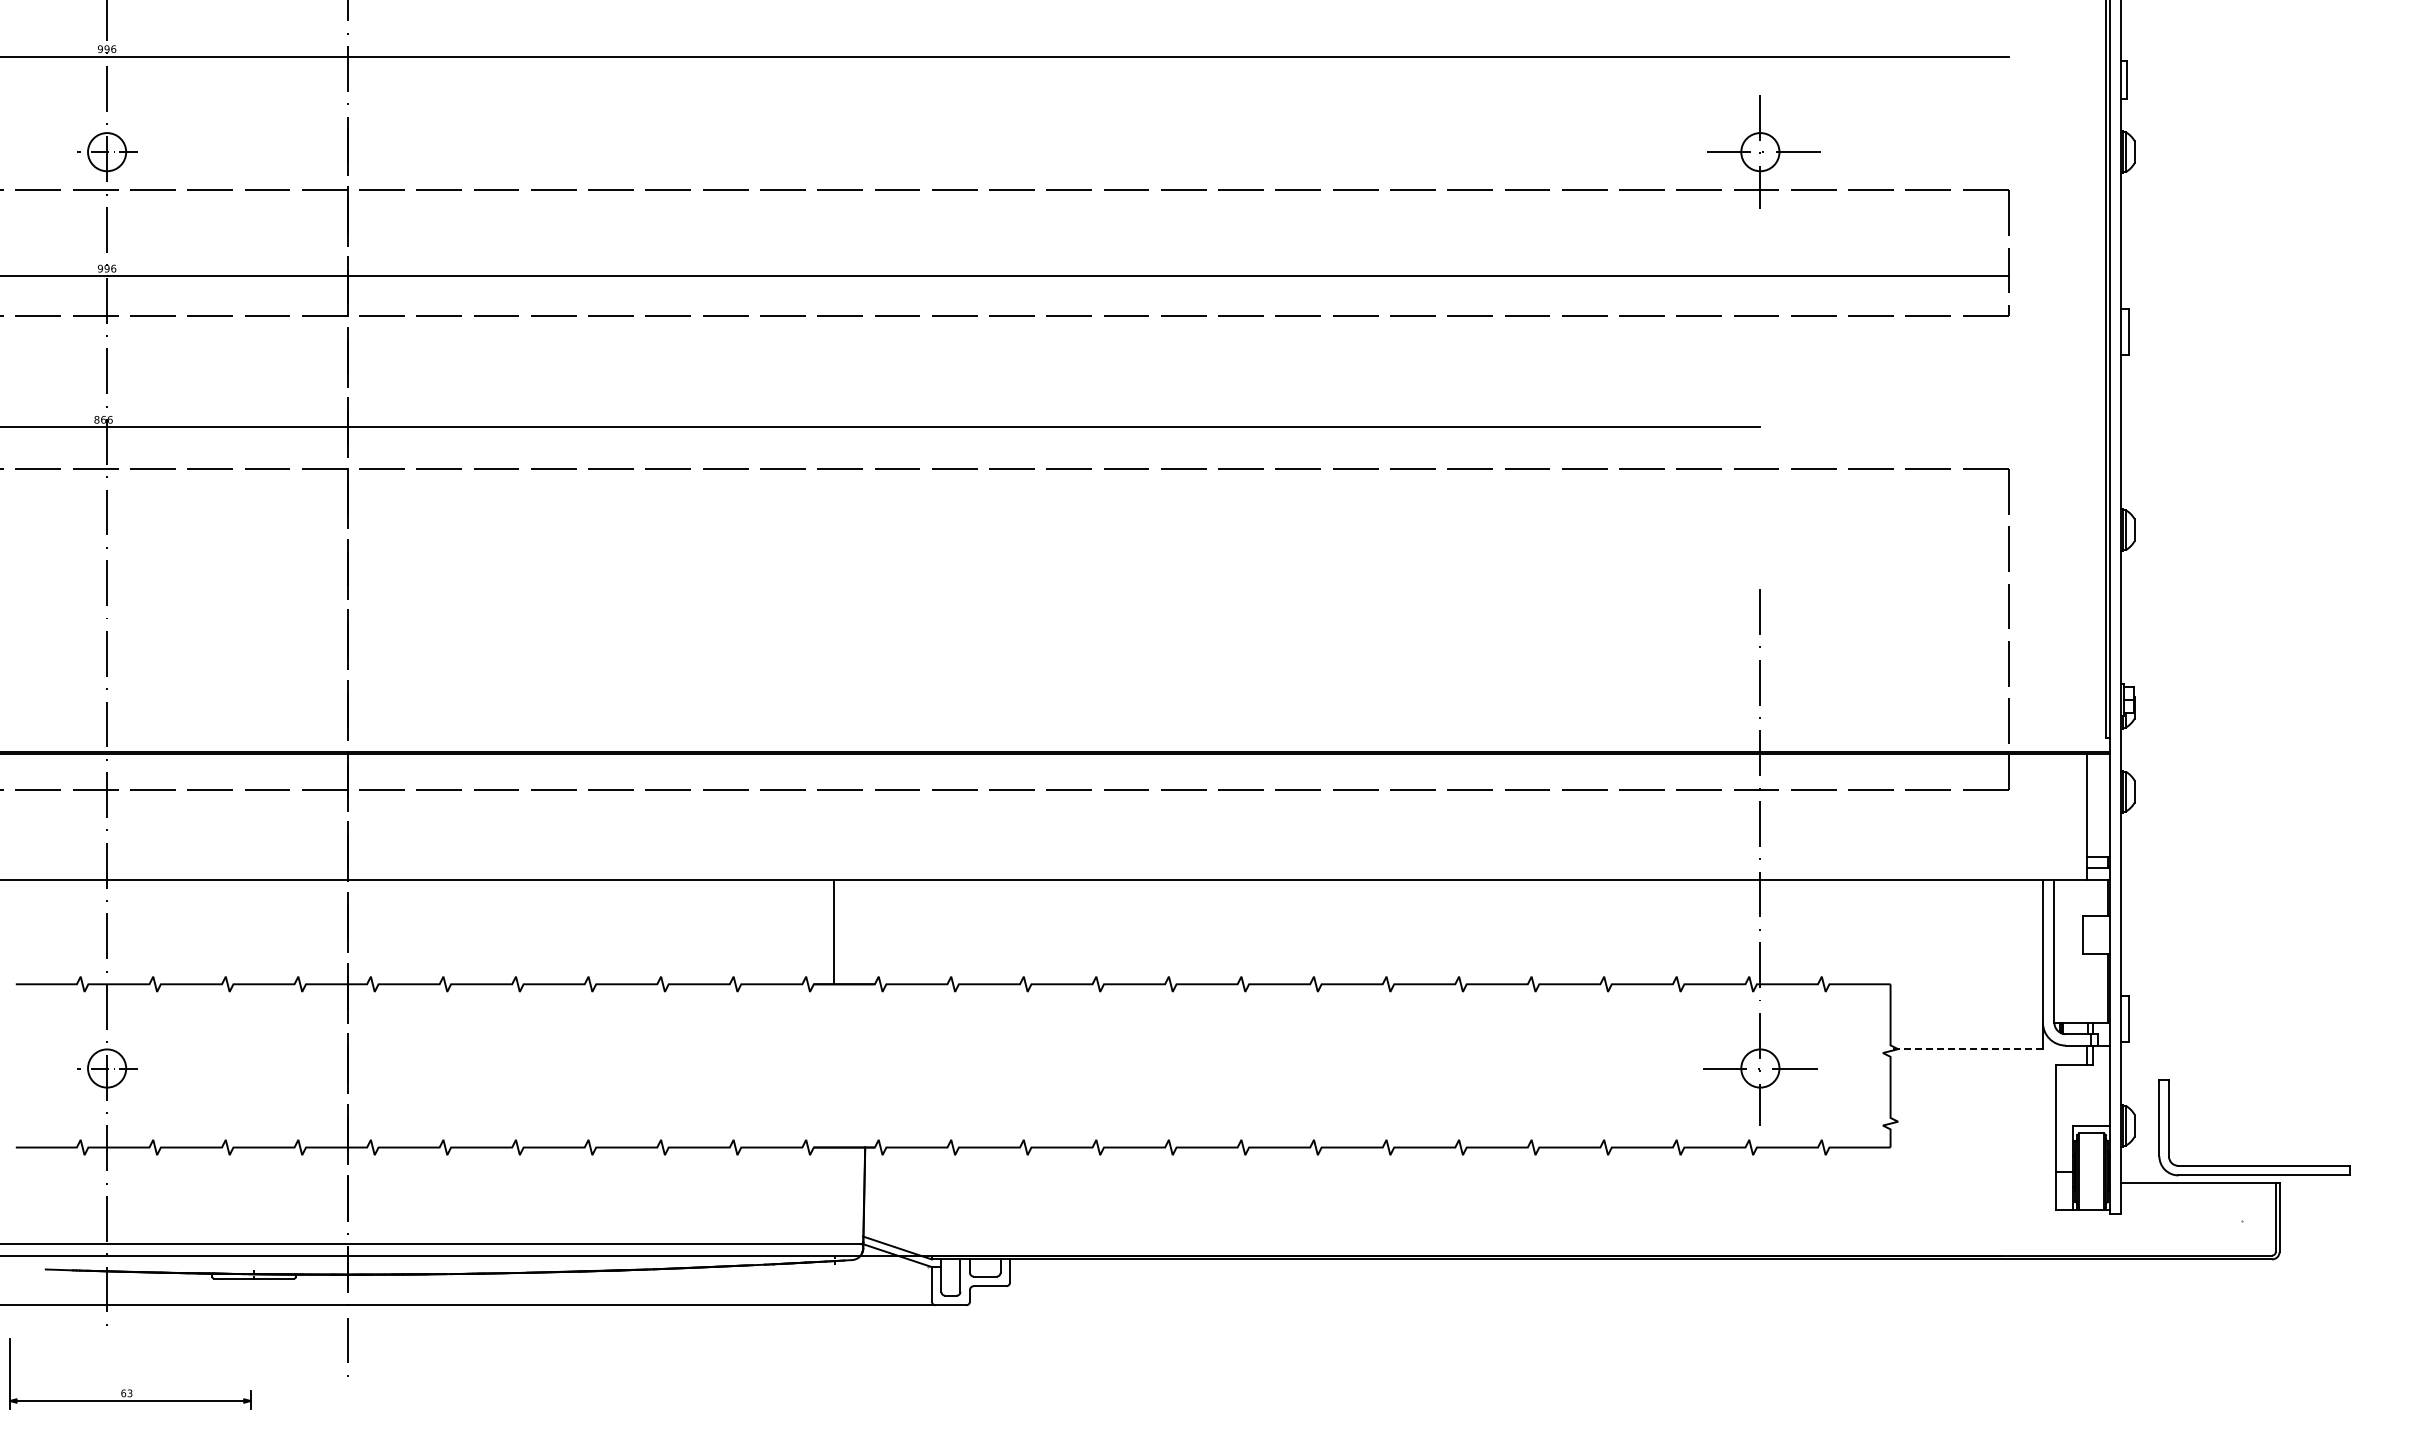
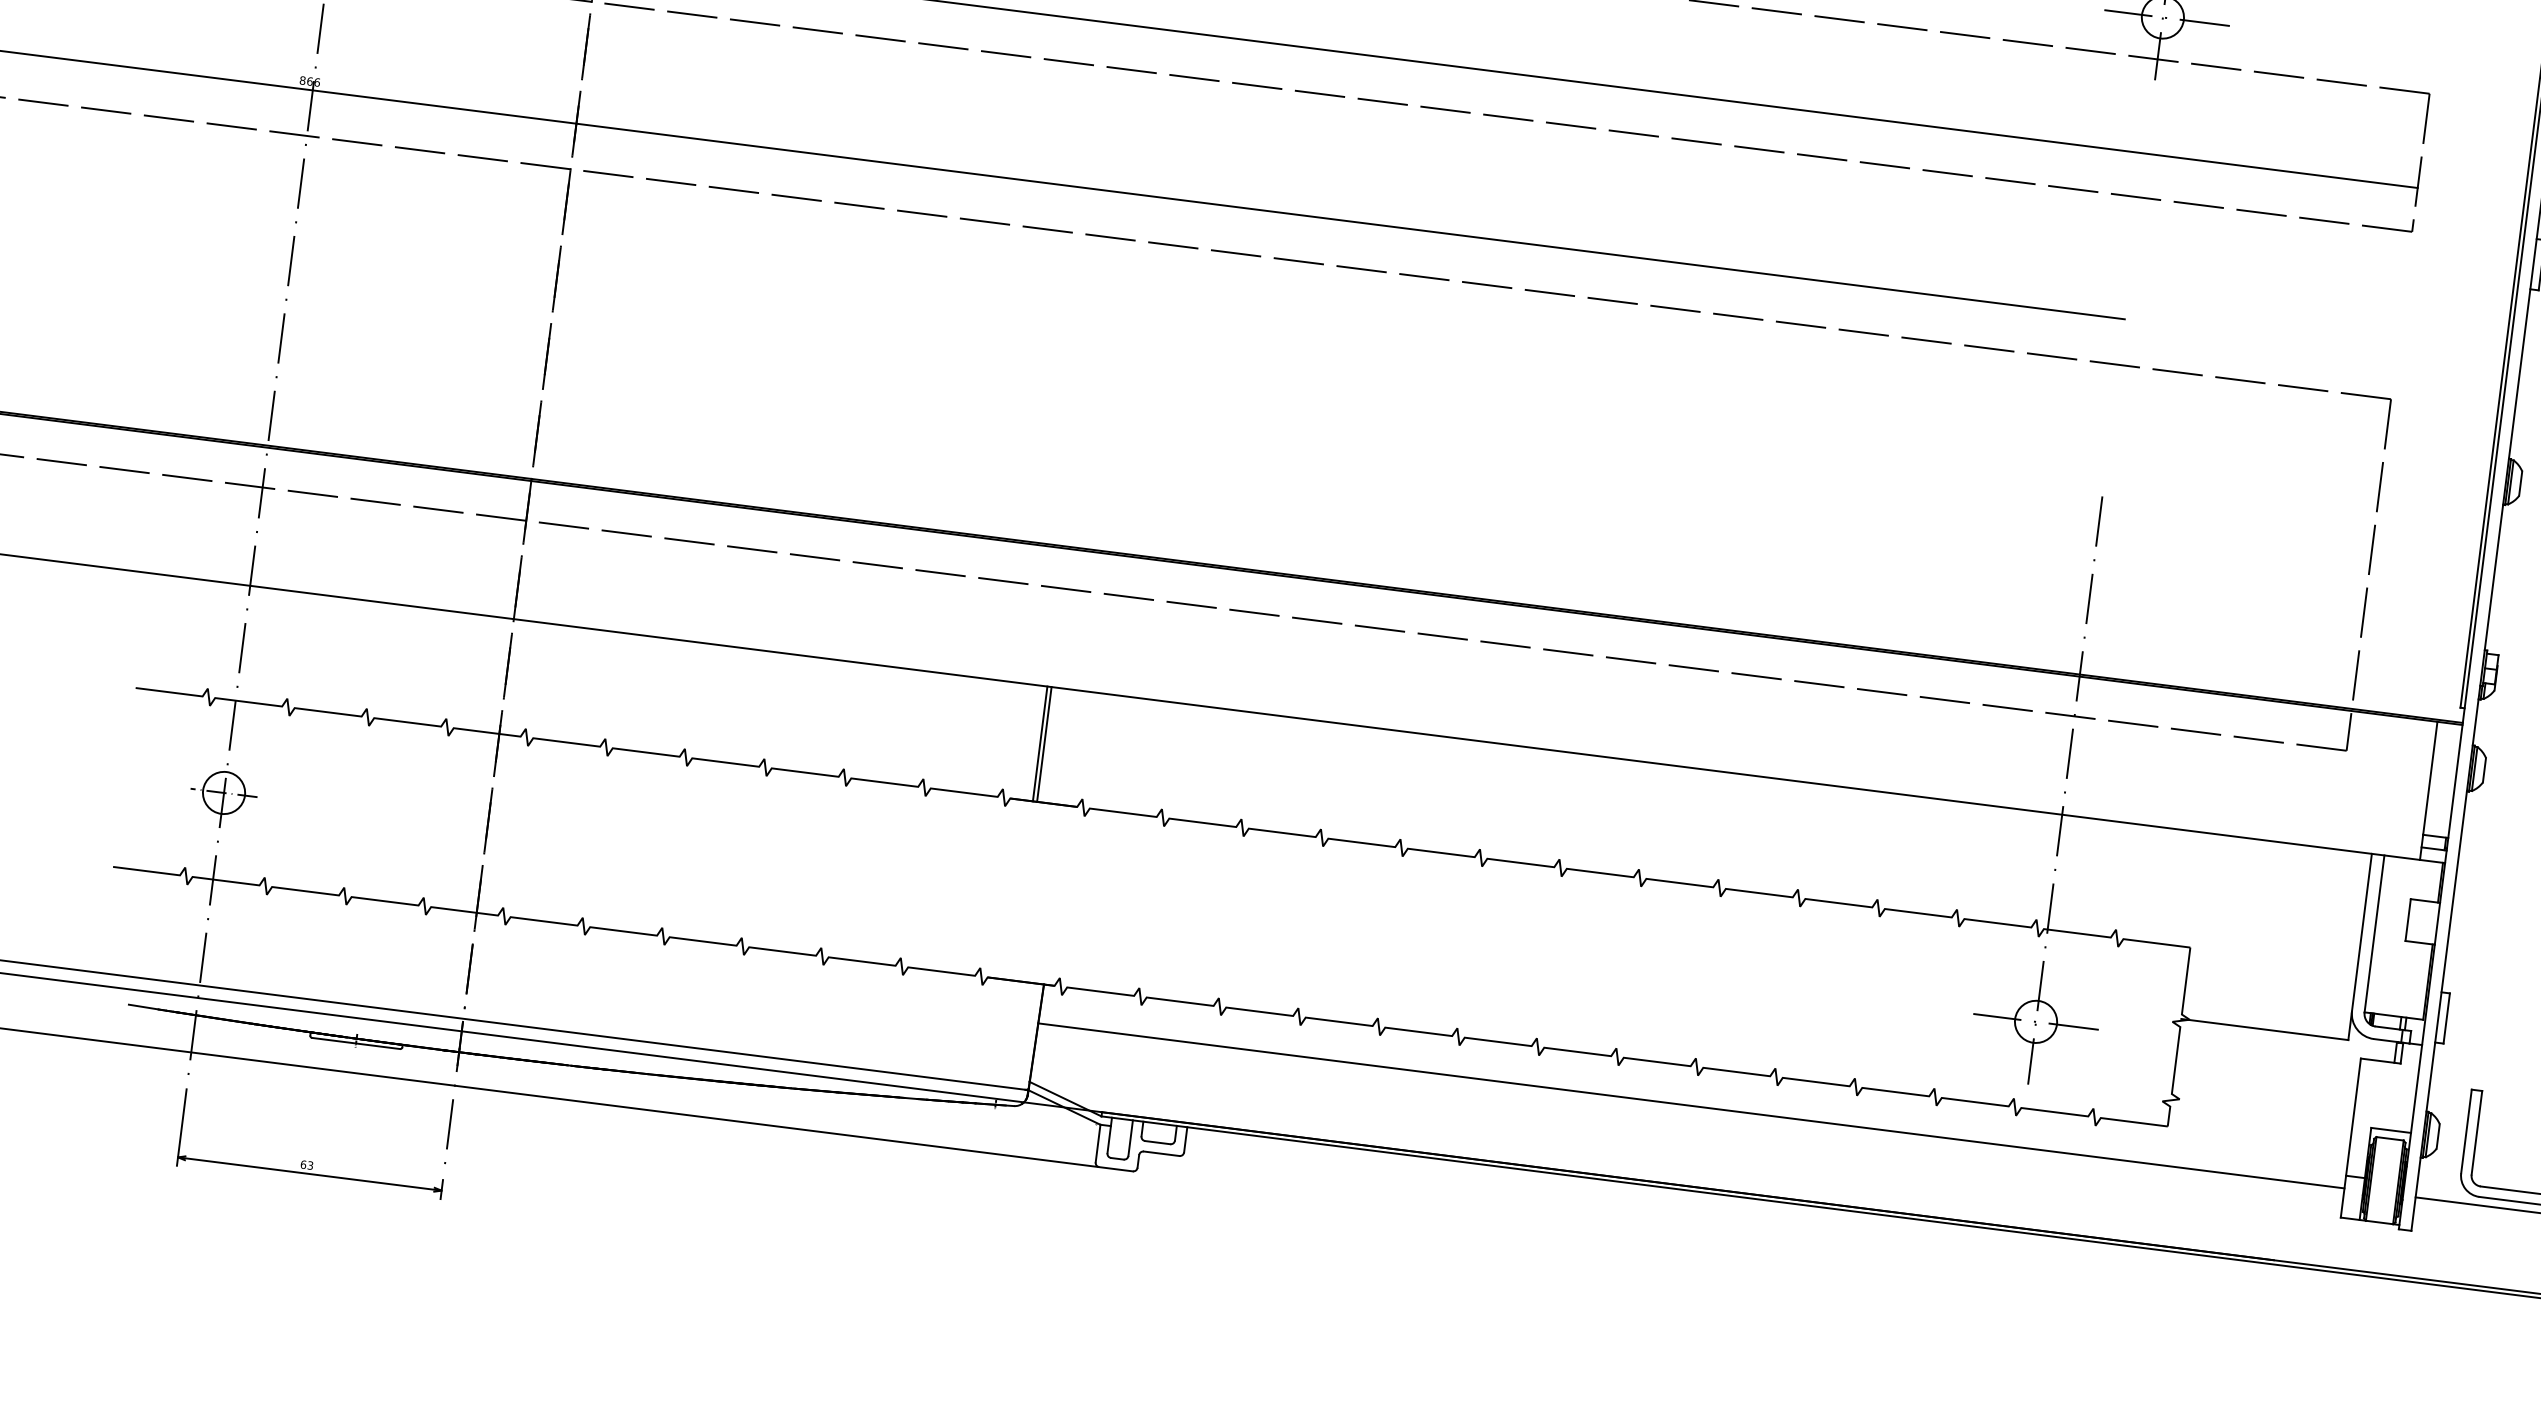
line: (838, 931) -> (1044, 744), added
line: (1966, 1049) -> (2264, 1029), dashed -> solid
line: (1460, 1183) -> (1691, 1106), added
part: (130, 1389) -> (311, 1161), moved

